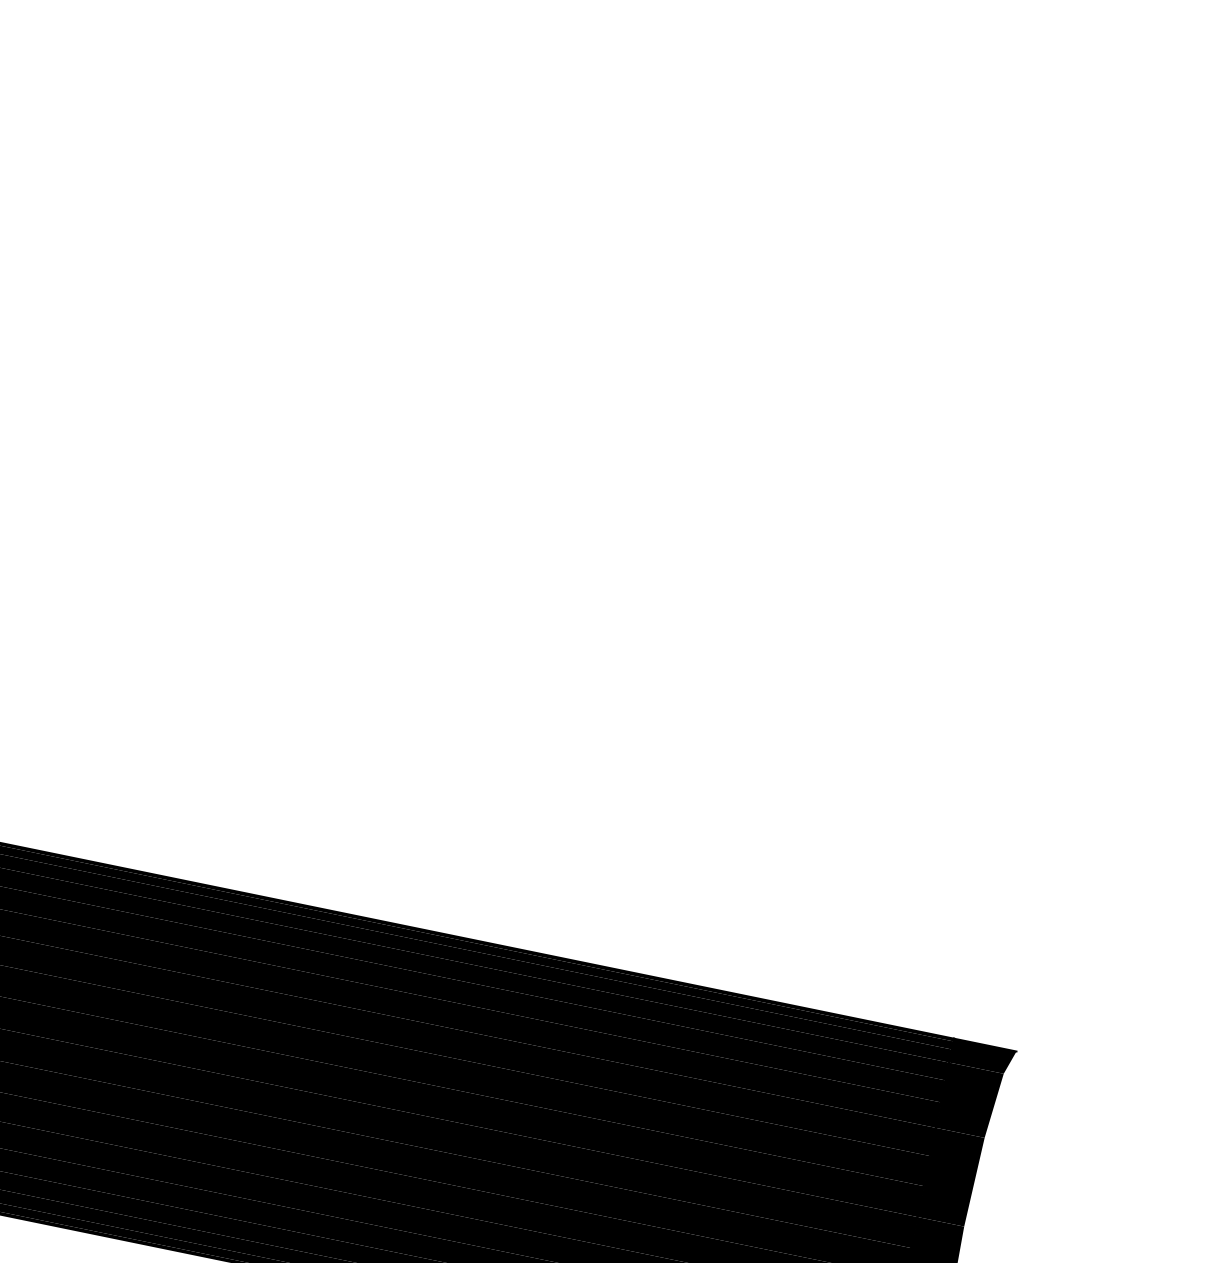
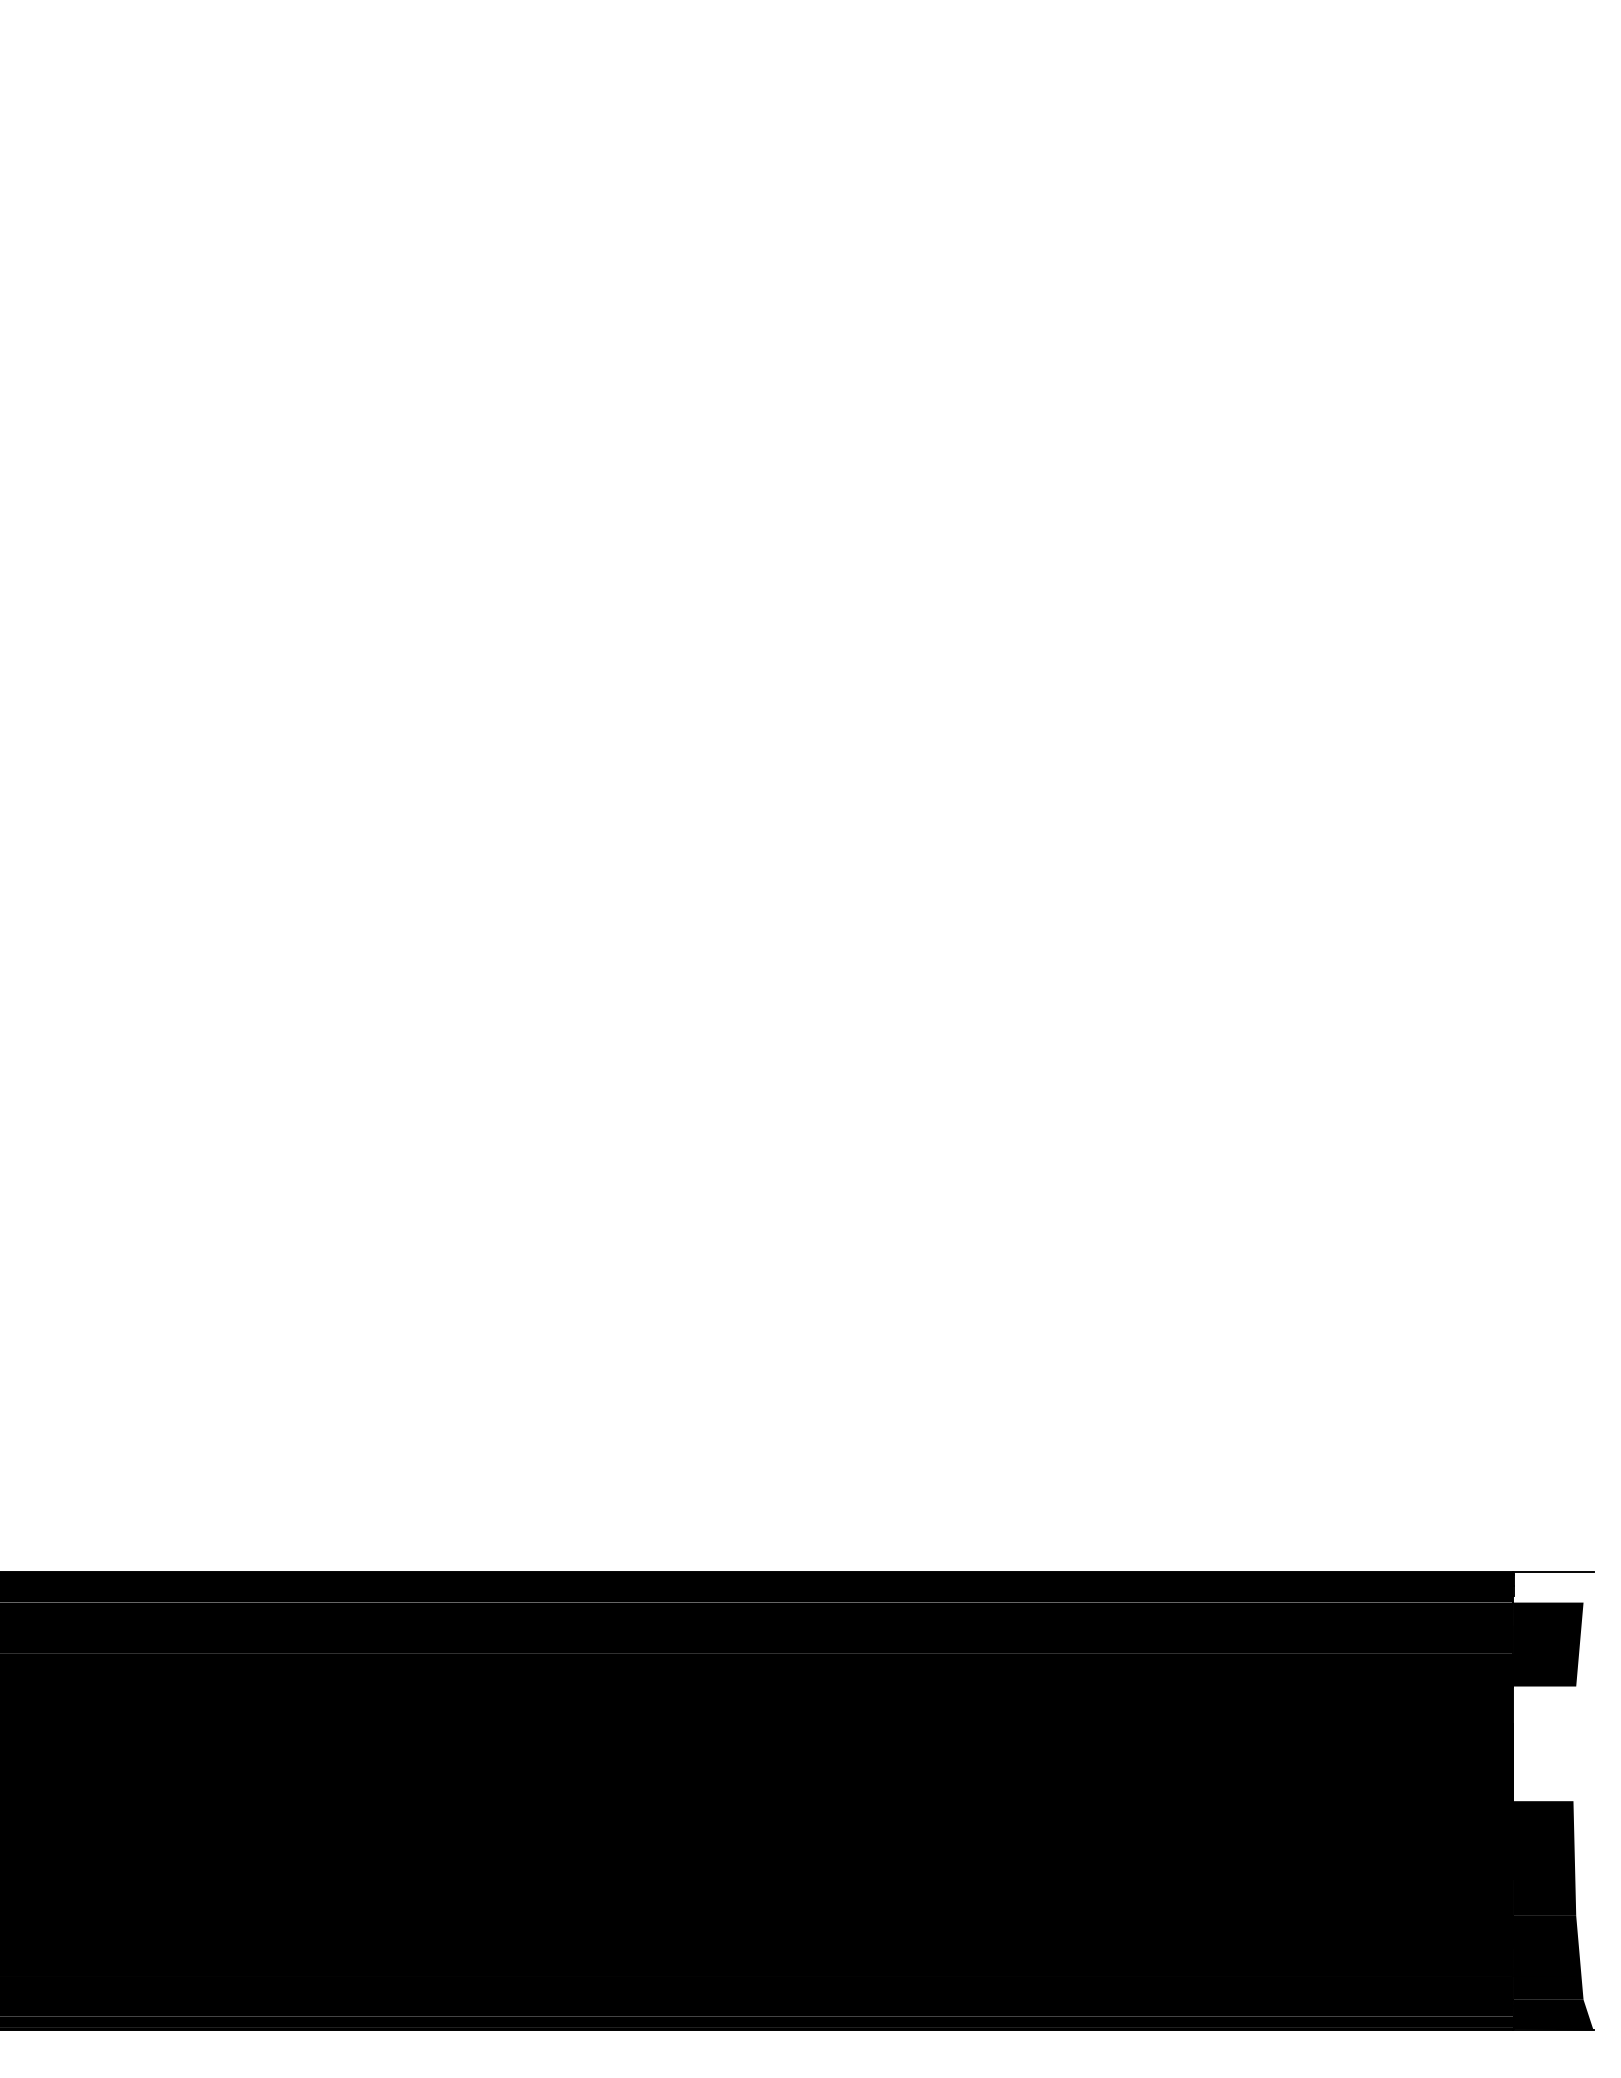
fill: (982, 1056) -> (1553, 1586), removed
fill: (950, 1177) -> (1544, 1743), removed

